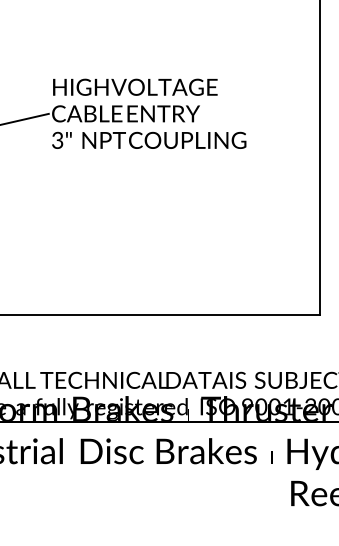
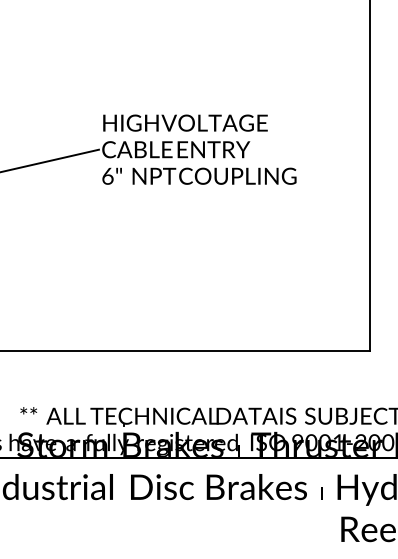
text: (57, 139) -> (107, 175), 3" -> 6"

